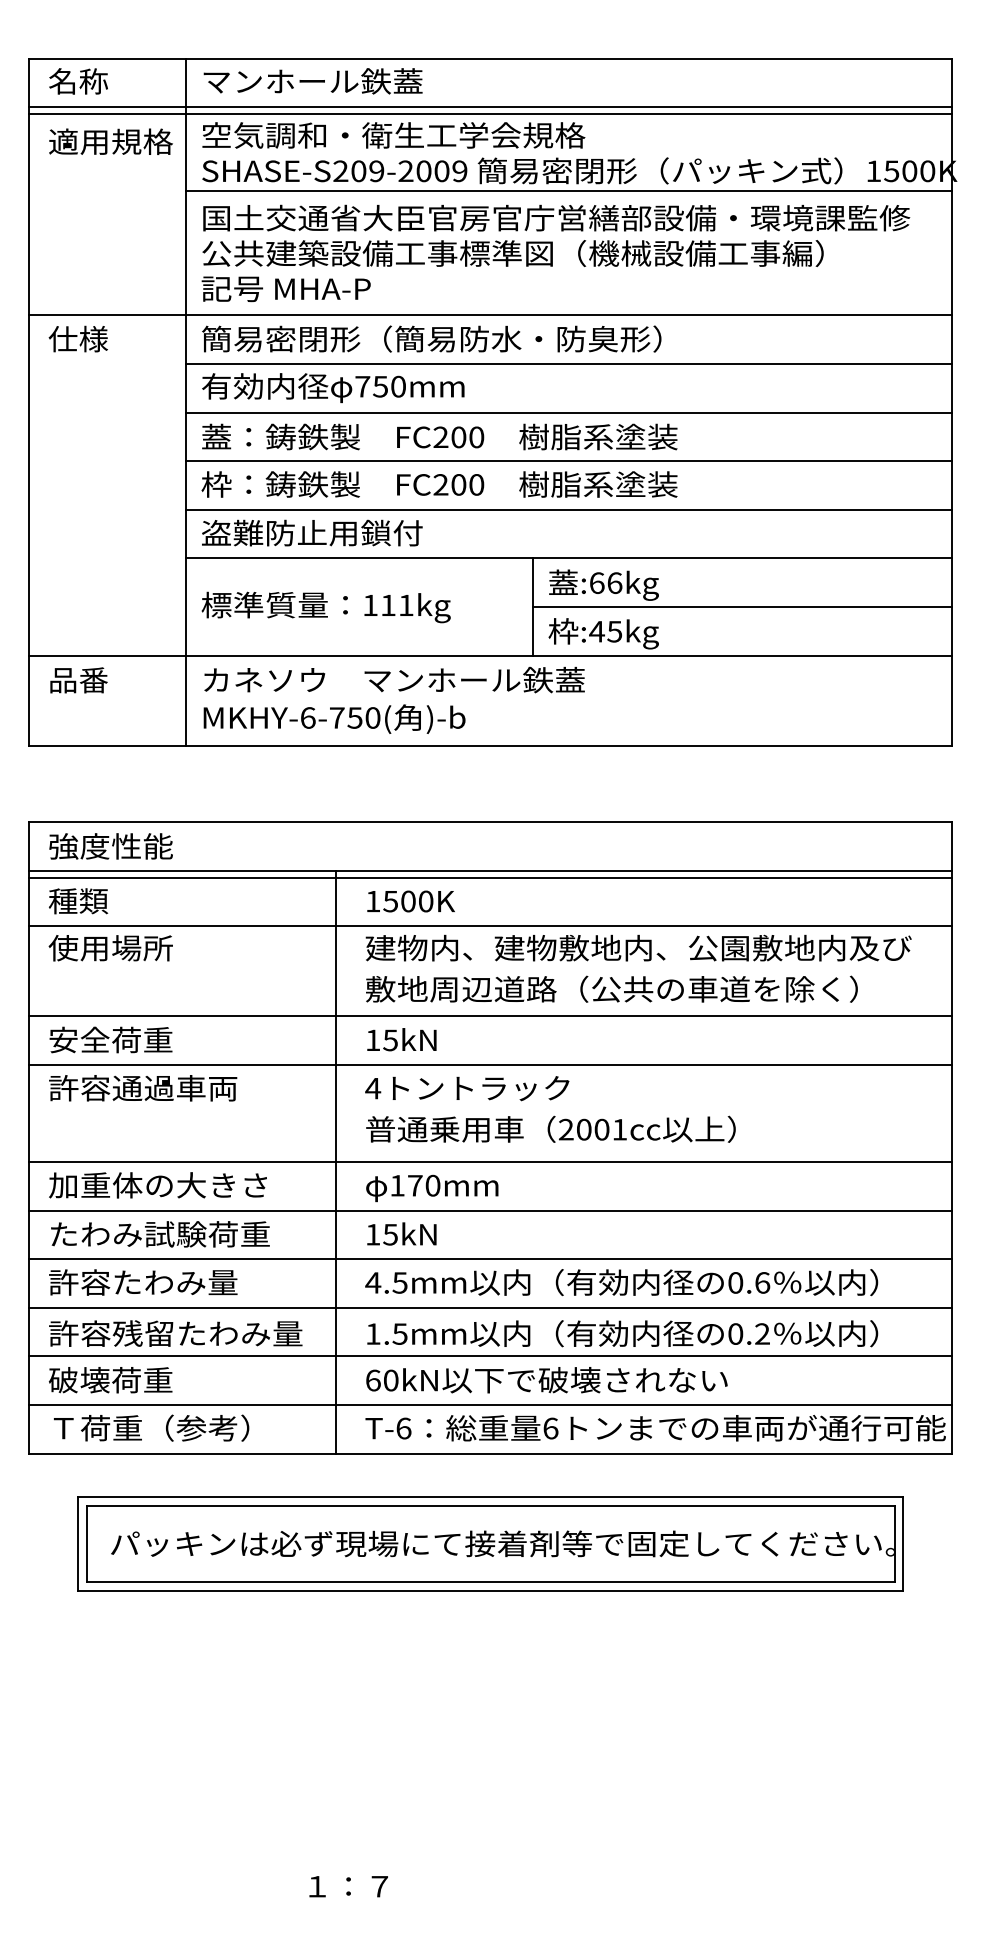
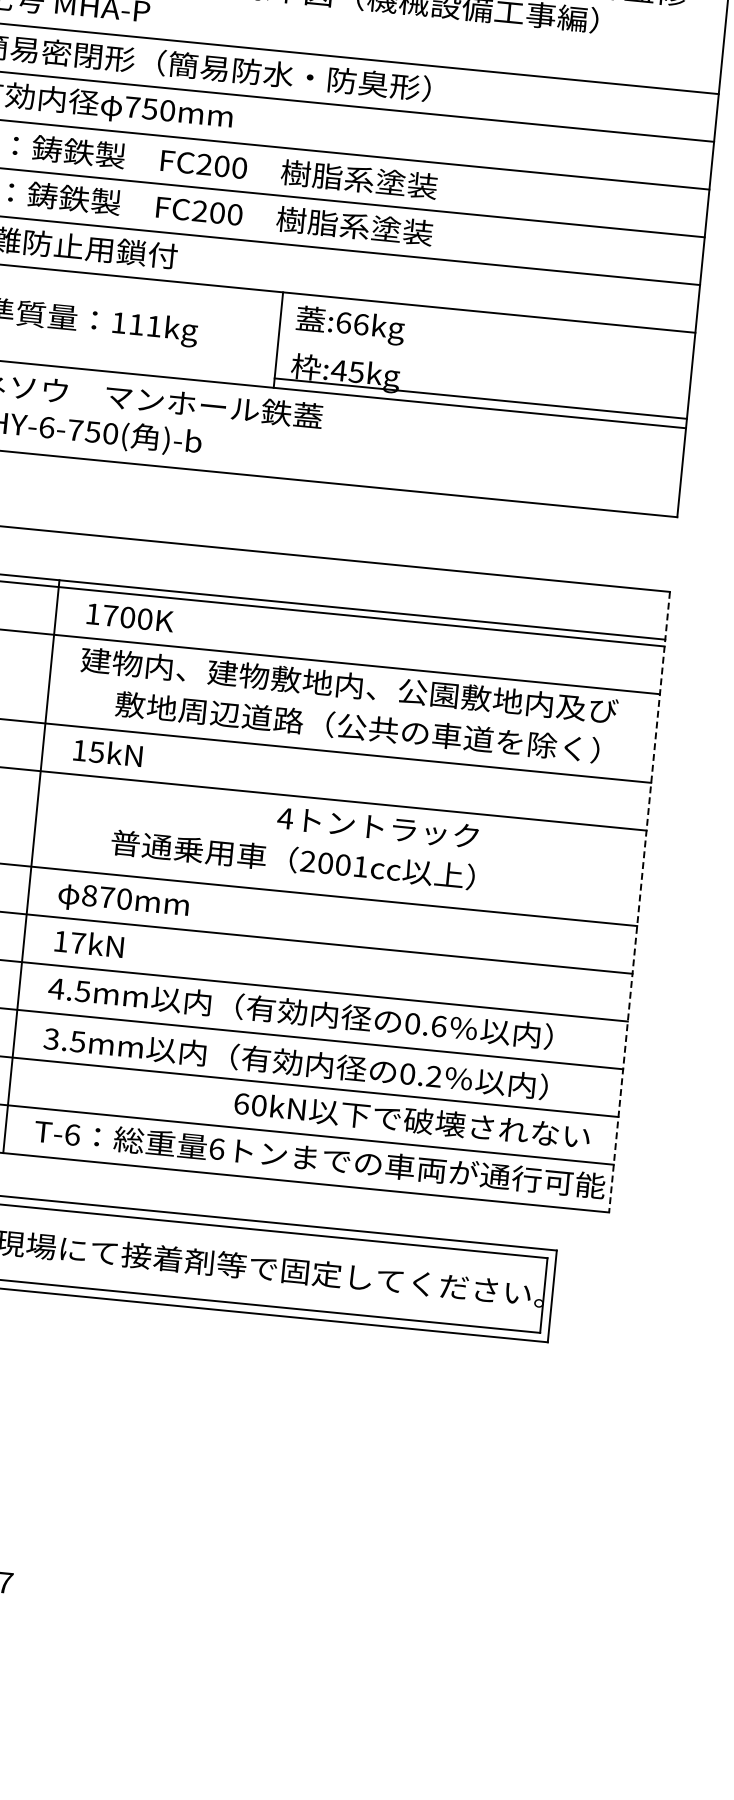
line: (742, 606) -> (480, 398), moved
text: (390, 901) -> (110, 615), 1500K -> 1700K
text: (611, 988) -> (357, 726), moved
text: (467, 1088) -> (378, 827), moved
text: (550, 1128) -> (292, 858), moved
line: (952, 1137) -> (639, 901), solid -> dashed
text: (397, 1185) -> (89, 895), 170mm -> 870mm
text: (390, 1234) -> (78, 943), 15kN -> 17kN
text: (372, 1333) -> (50, 1038), 1.5mm -> 3.5mm
text: (546, 1380) -> (411, 1120), moved

